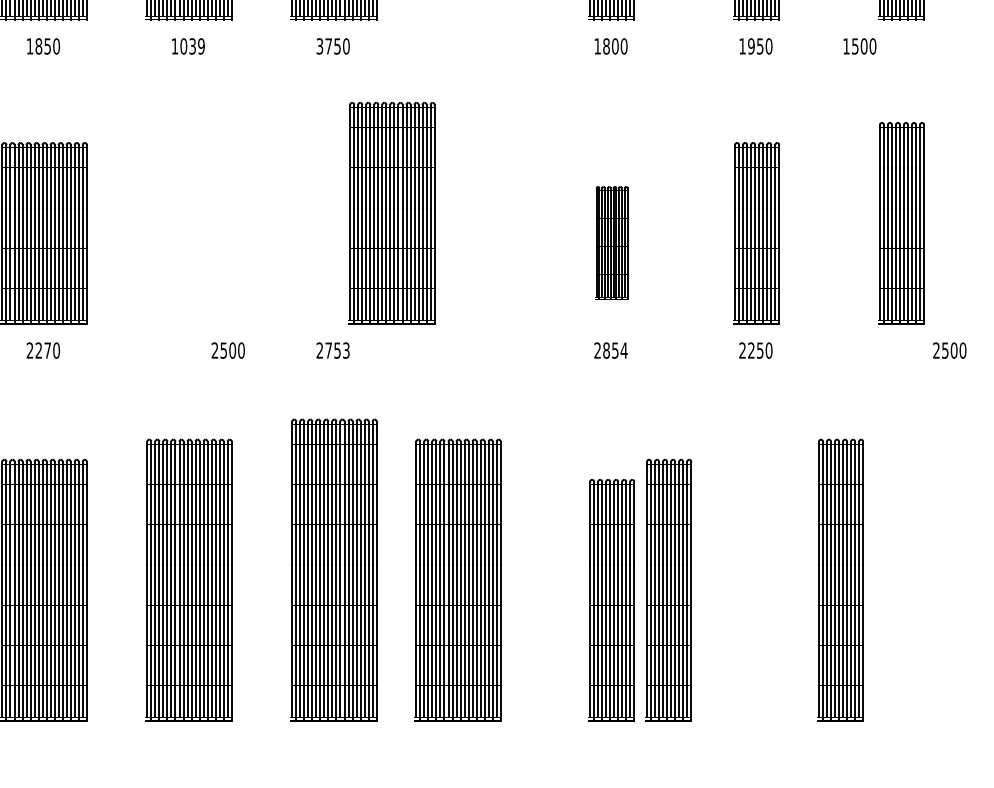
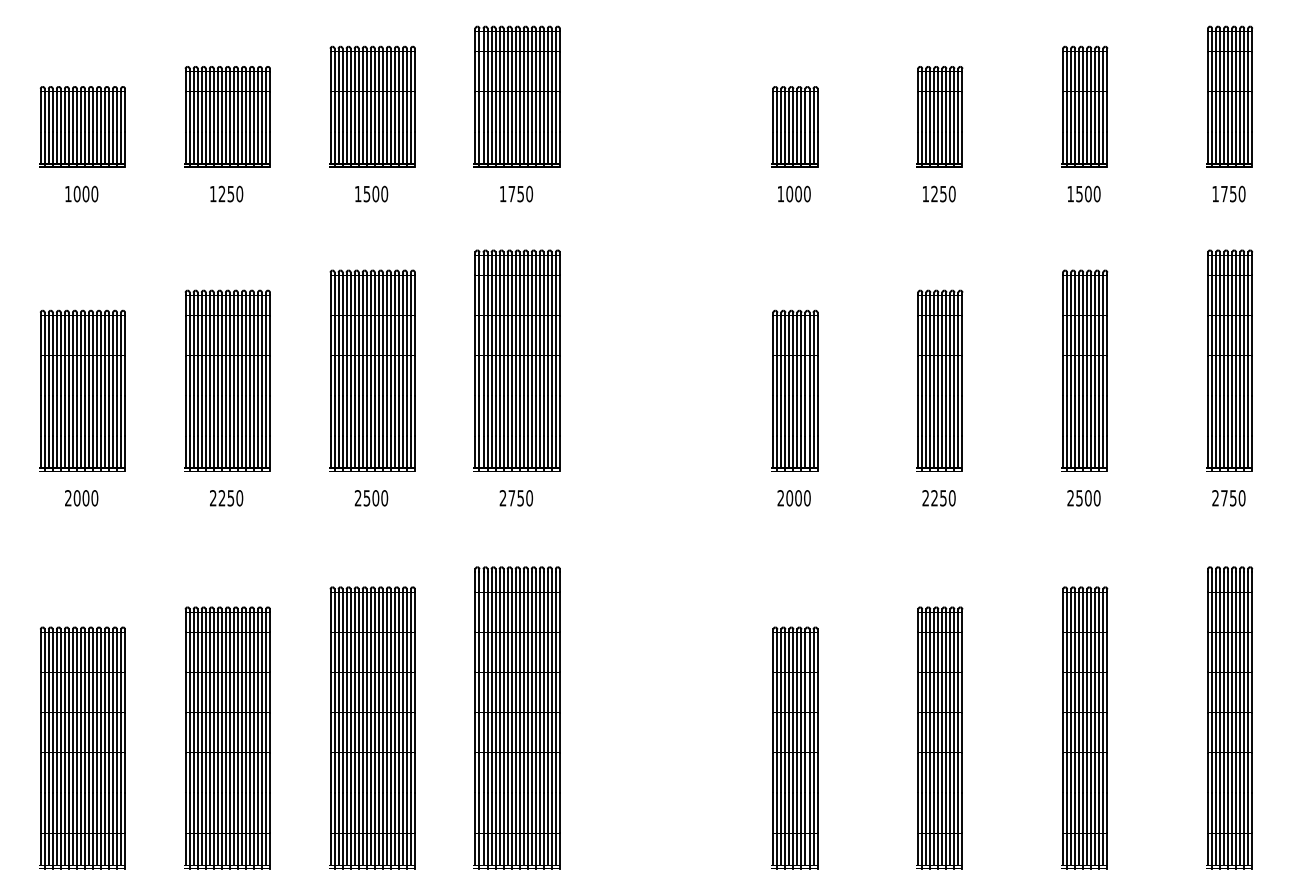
text: (192, 45) -> (375, 193), 1039 -> 1500
text: (319, 45) -> (502, 193), 3750 -> 1750
text: (606, 45) -> (789, 193), 1800 -> 1000
text: (859, 45) -> (1083, 193), moved
text: (38, 46) -> (221, 194), 1850 -> 1250
text: (751, 46) -> (934, 194), 1950 -> 1250
part: (391, 212) -> (516, 360), moved
part: (189, 222) -> (372, 370), added
part: (611, 242) -> (794, 390), size x1.43
text: (47, 350) -> (230, 498), 2270 -> 2250
text: (228, 350) -> (371, 498), moved
text: (346, 350) -> (529, 498), 2753 -> 2750
text: (615, 350) -> (798, 498), 2854 -> 2000
text: (949, 350) -> (1083, 498), moved
part: (458, 579) -> (641, 727), removed
part: (840, 579) -> (1084, 727), moved
part: (668, 589) -> (939, 737), moved

